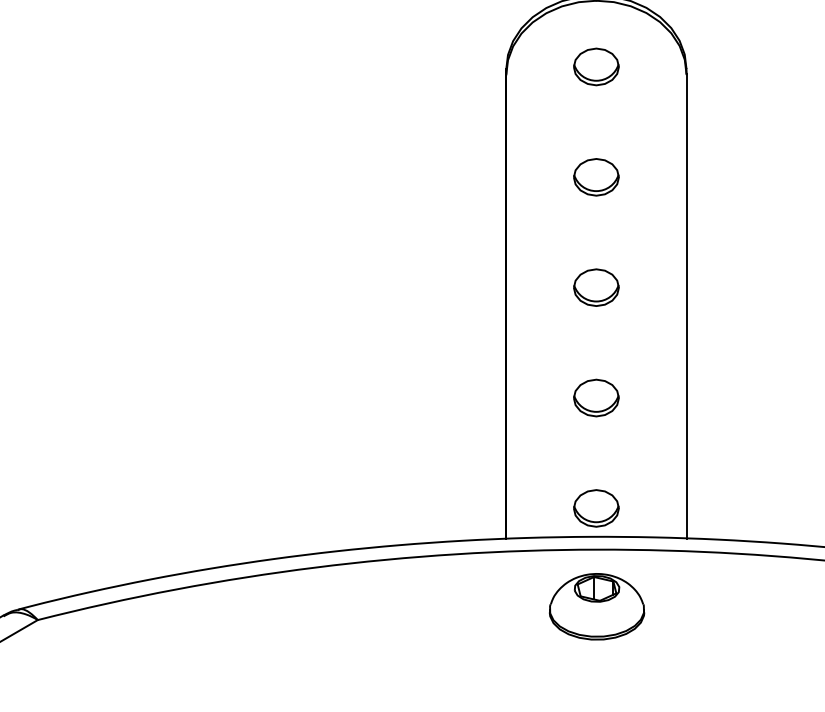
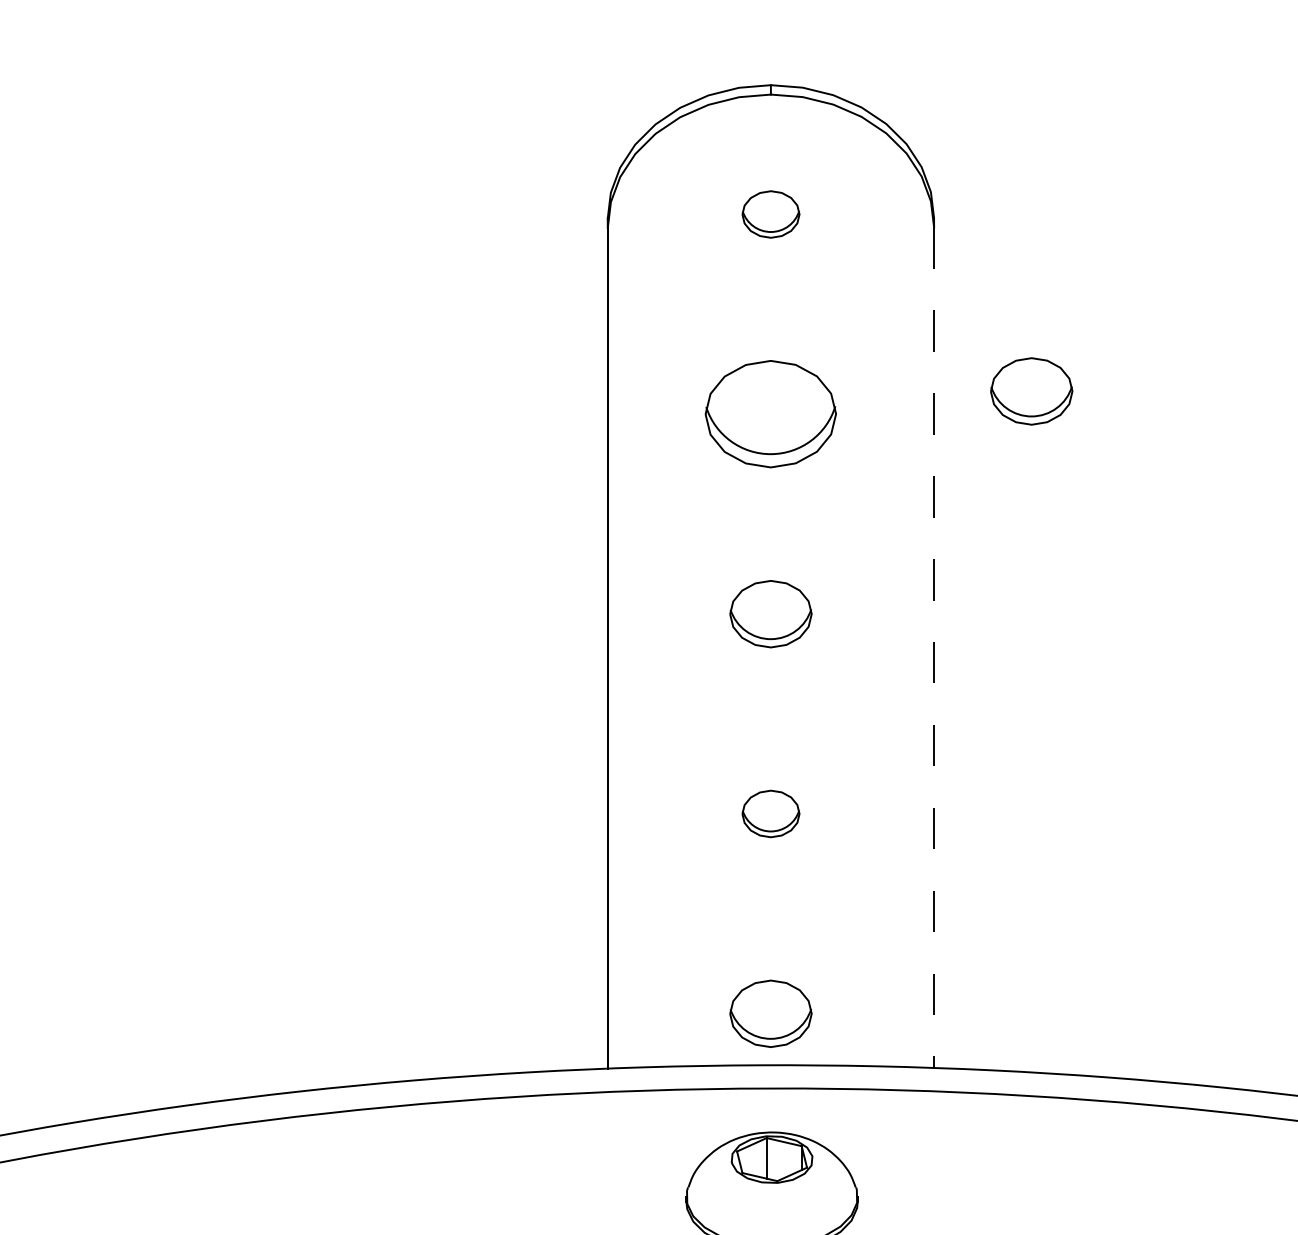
part: (596, 66) -> (771, 213), size x0.7
part: (740, 164) -> (1031, 391), added
part: (596, 177) -> (771, 414), size x1.6
line: (686, 306) -> (934, 648), solid -> dashed
part: (596, 397) -> (771, 812), size x0.7

